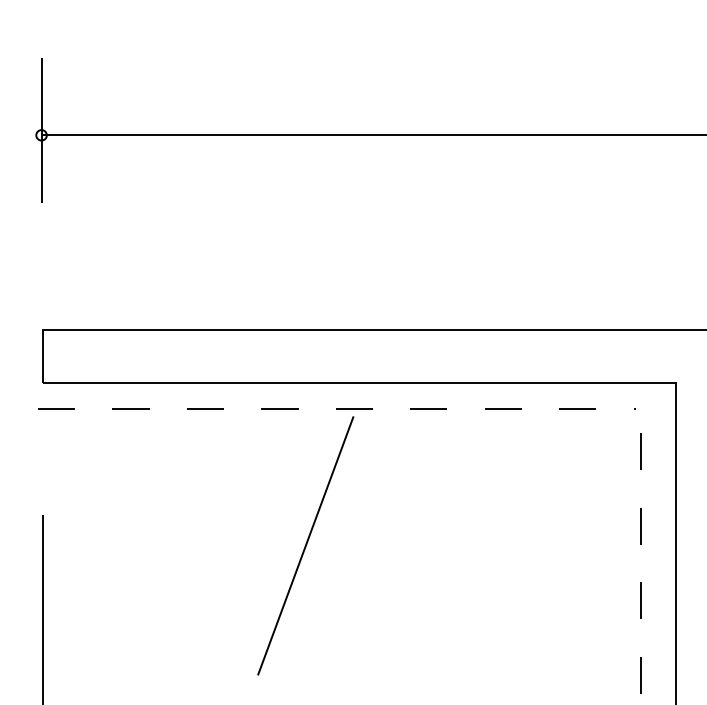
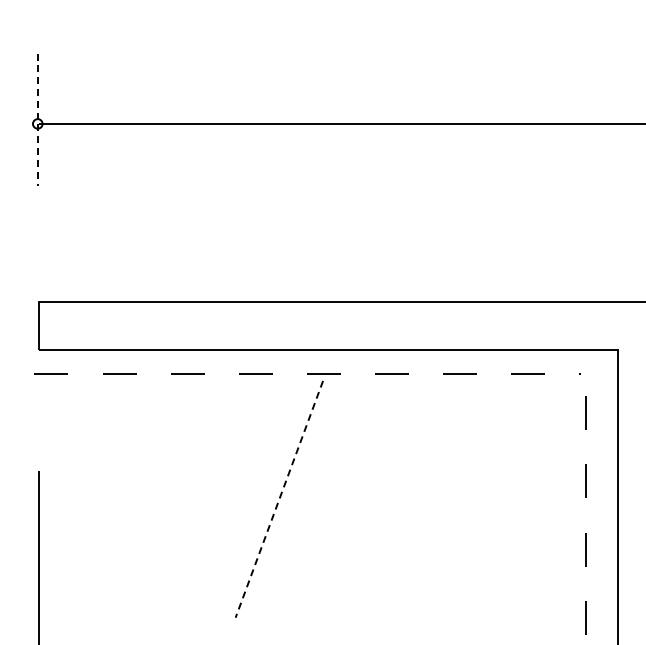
line: (41, 131) -> (37, 120), solid -> dashed
line: (305, 546) -> (279, 499), solid -> dashed

